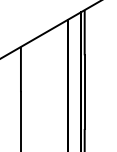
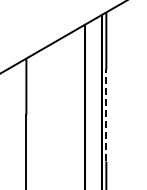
line: (84, 91) -> (106, 114), solid -> dashed

